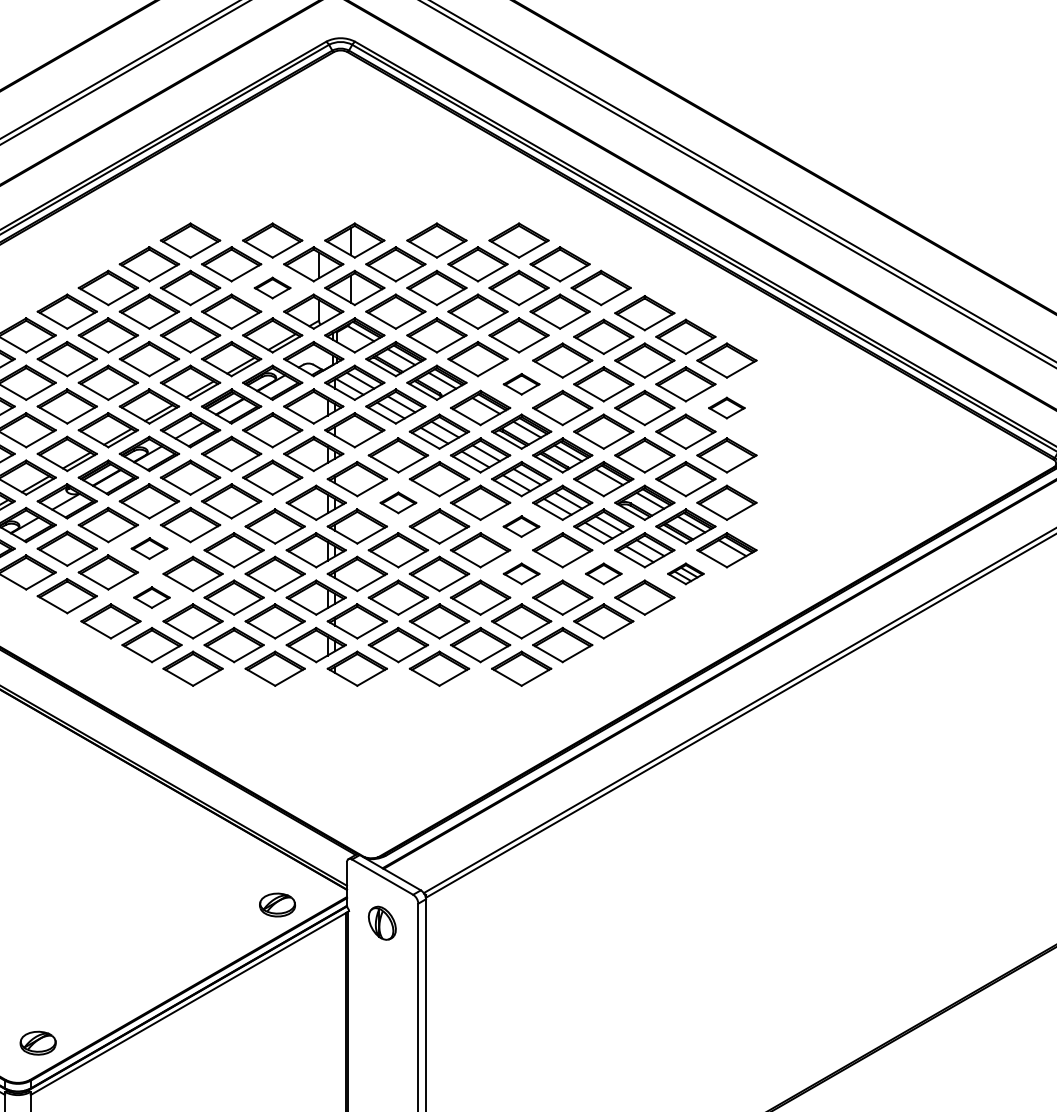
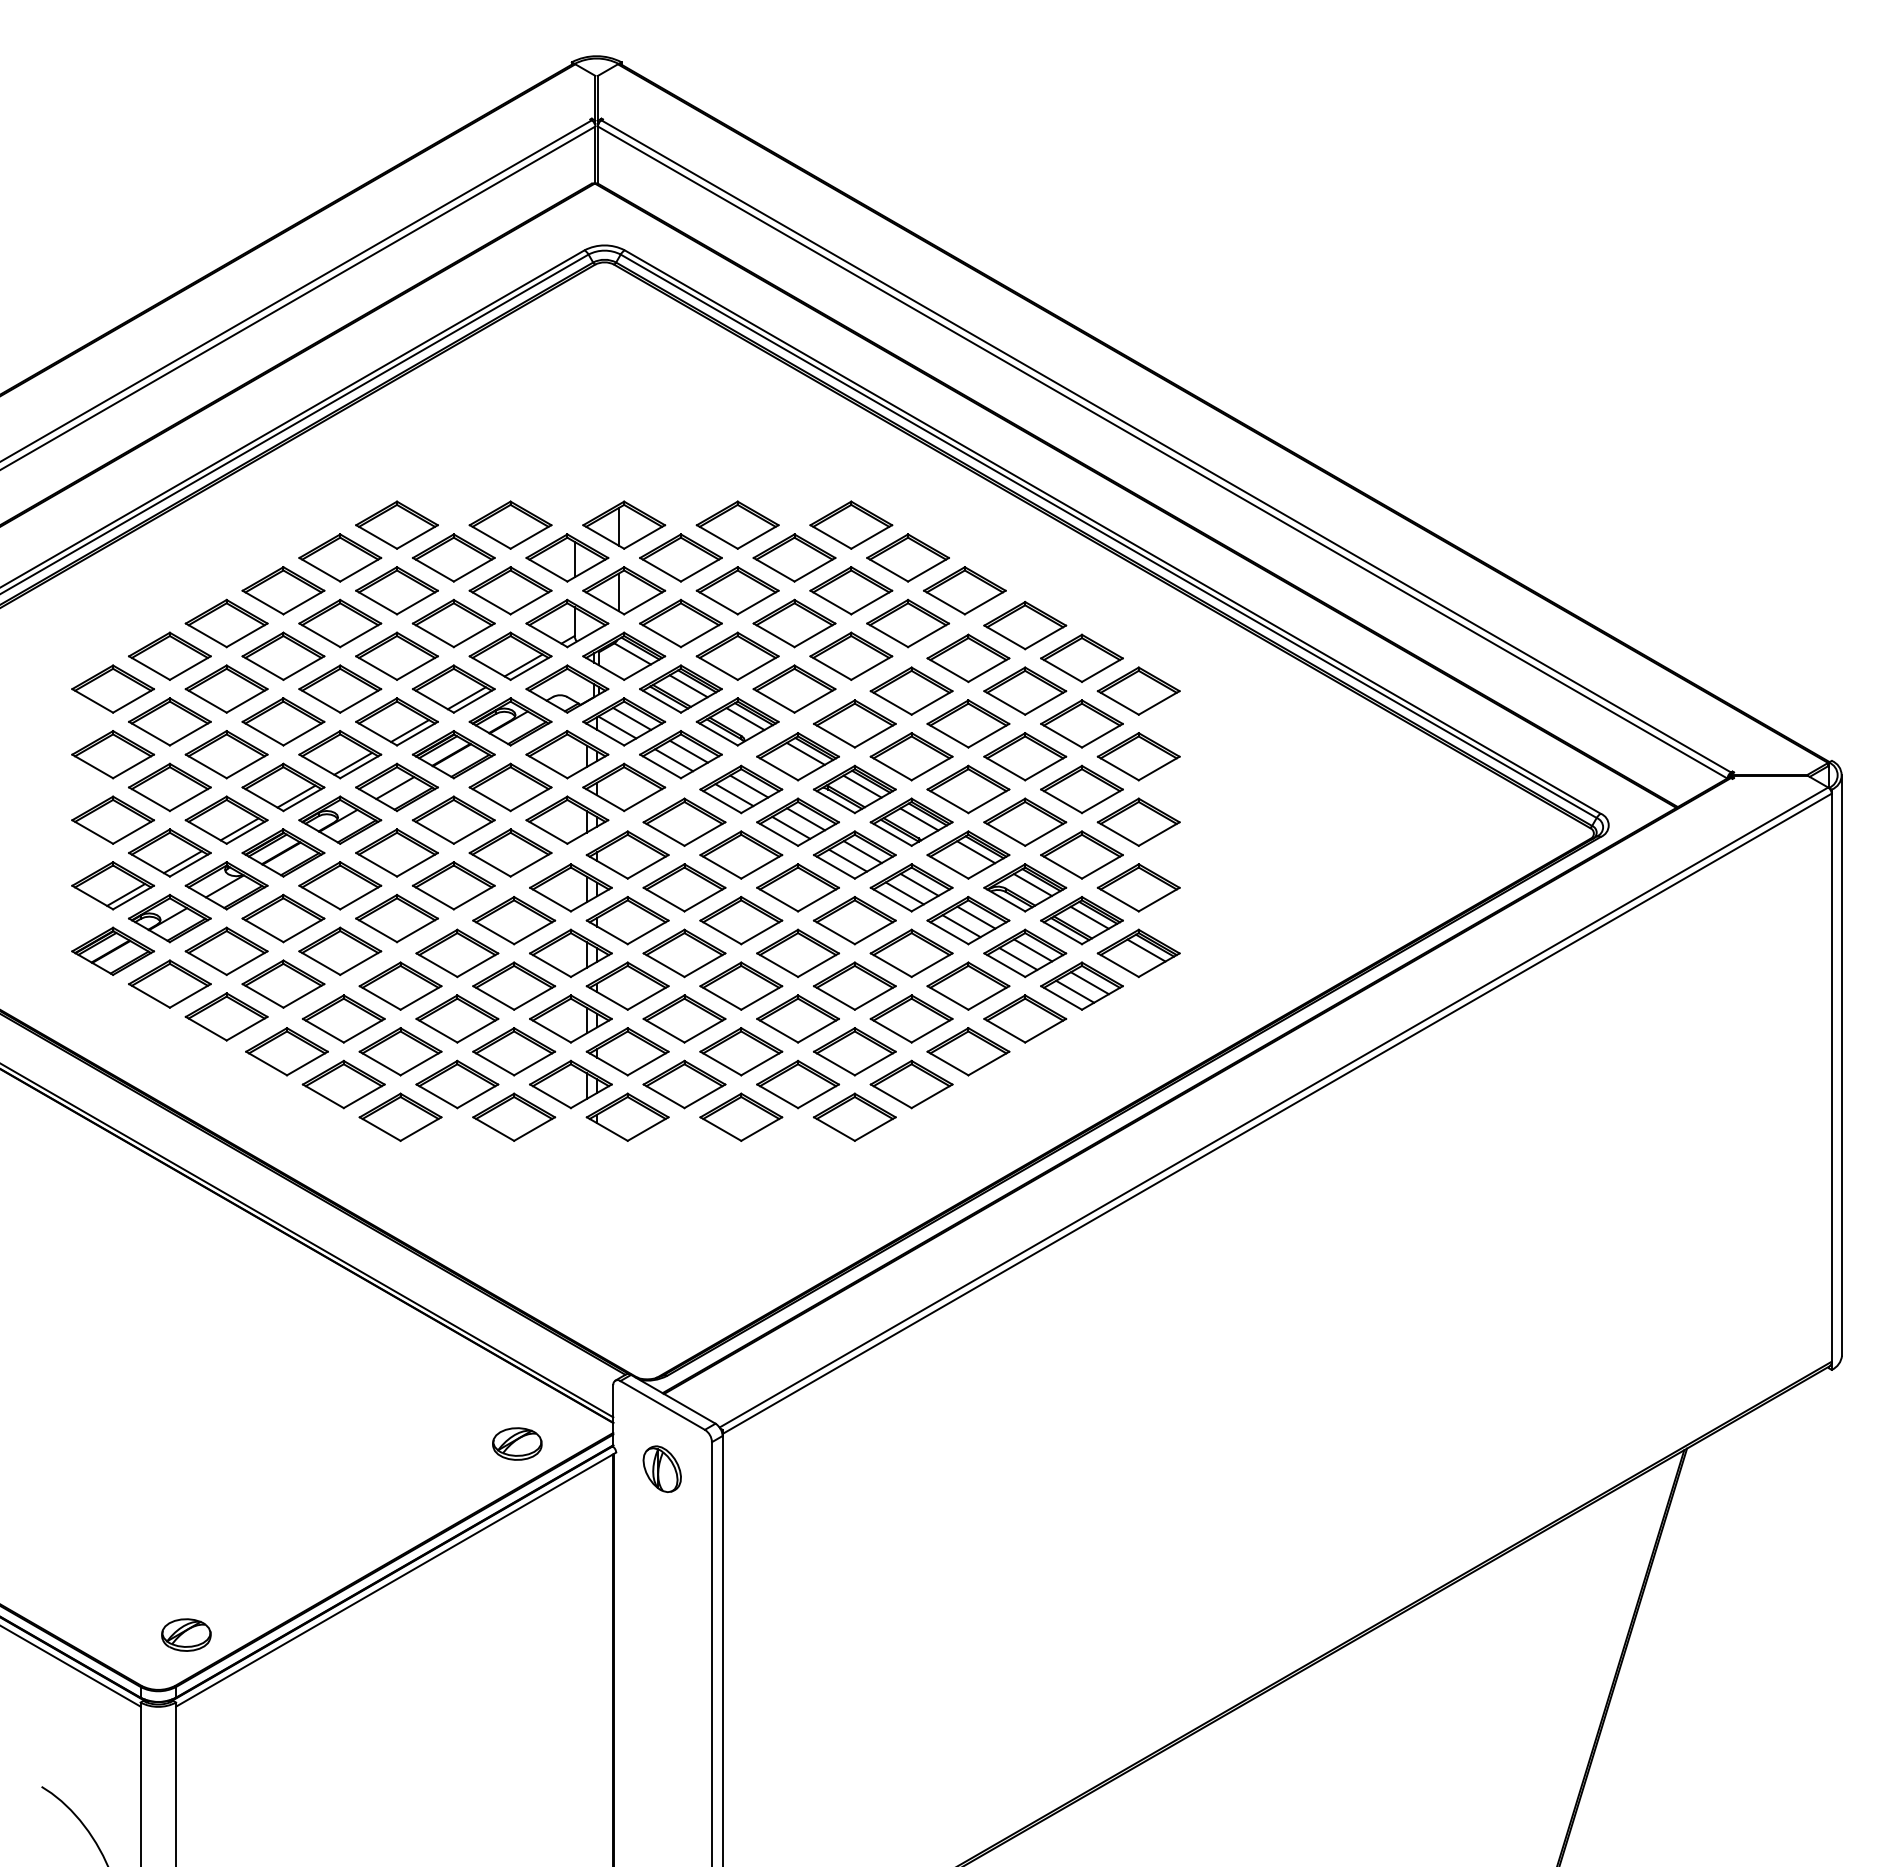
part: (272, 287) -> (510, 590), size x1.67
part: (521, 383) -> (854, 723), size x1.67
part: (726, 407) -> (1138, 756), size x1.67
part: (398, 502) -> (684, 887), size x1.67
part: (521, 526) -> (854, 920), size x1.67
part: (149, 548) -> (340, 950), size x1.67
part: (521, 573) -> (854, 985), size x1.67
part: (603, 573) -> (968, 985), size x1.67
part: (685, 573) -> (1081, 985), size x1.67
part: (151, 597) -> (343, 1018), size x1.67

